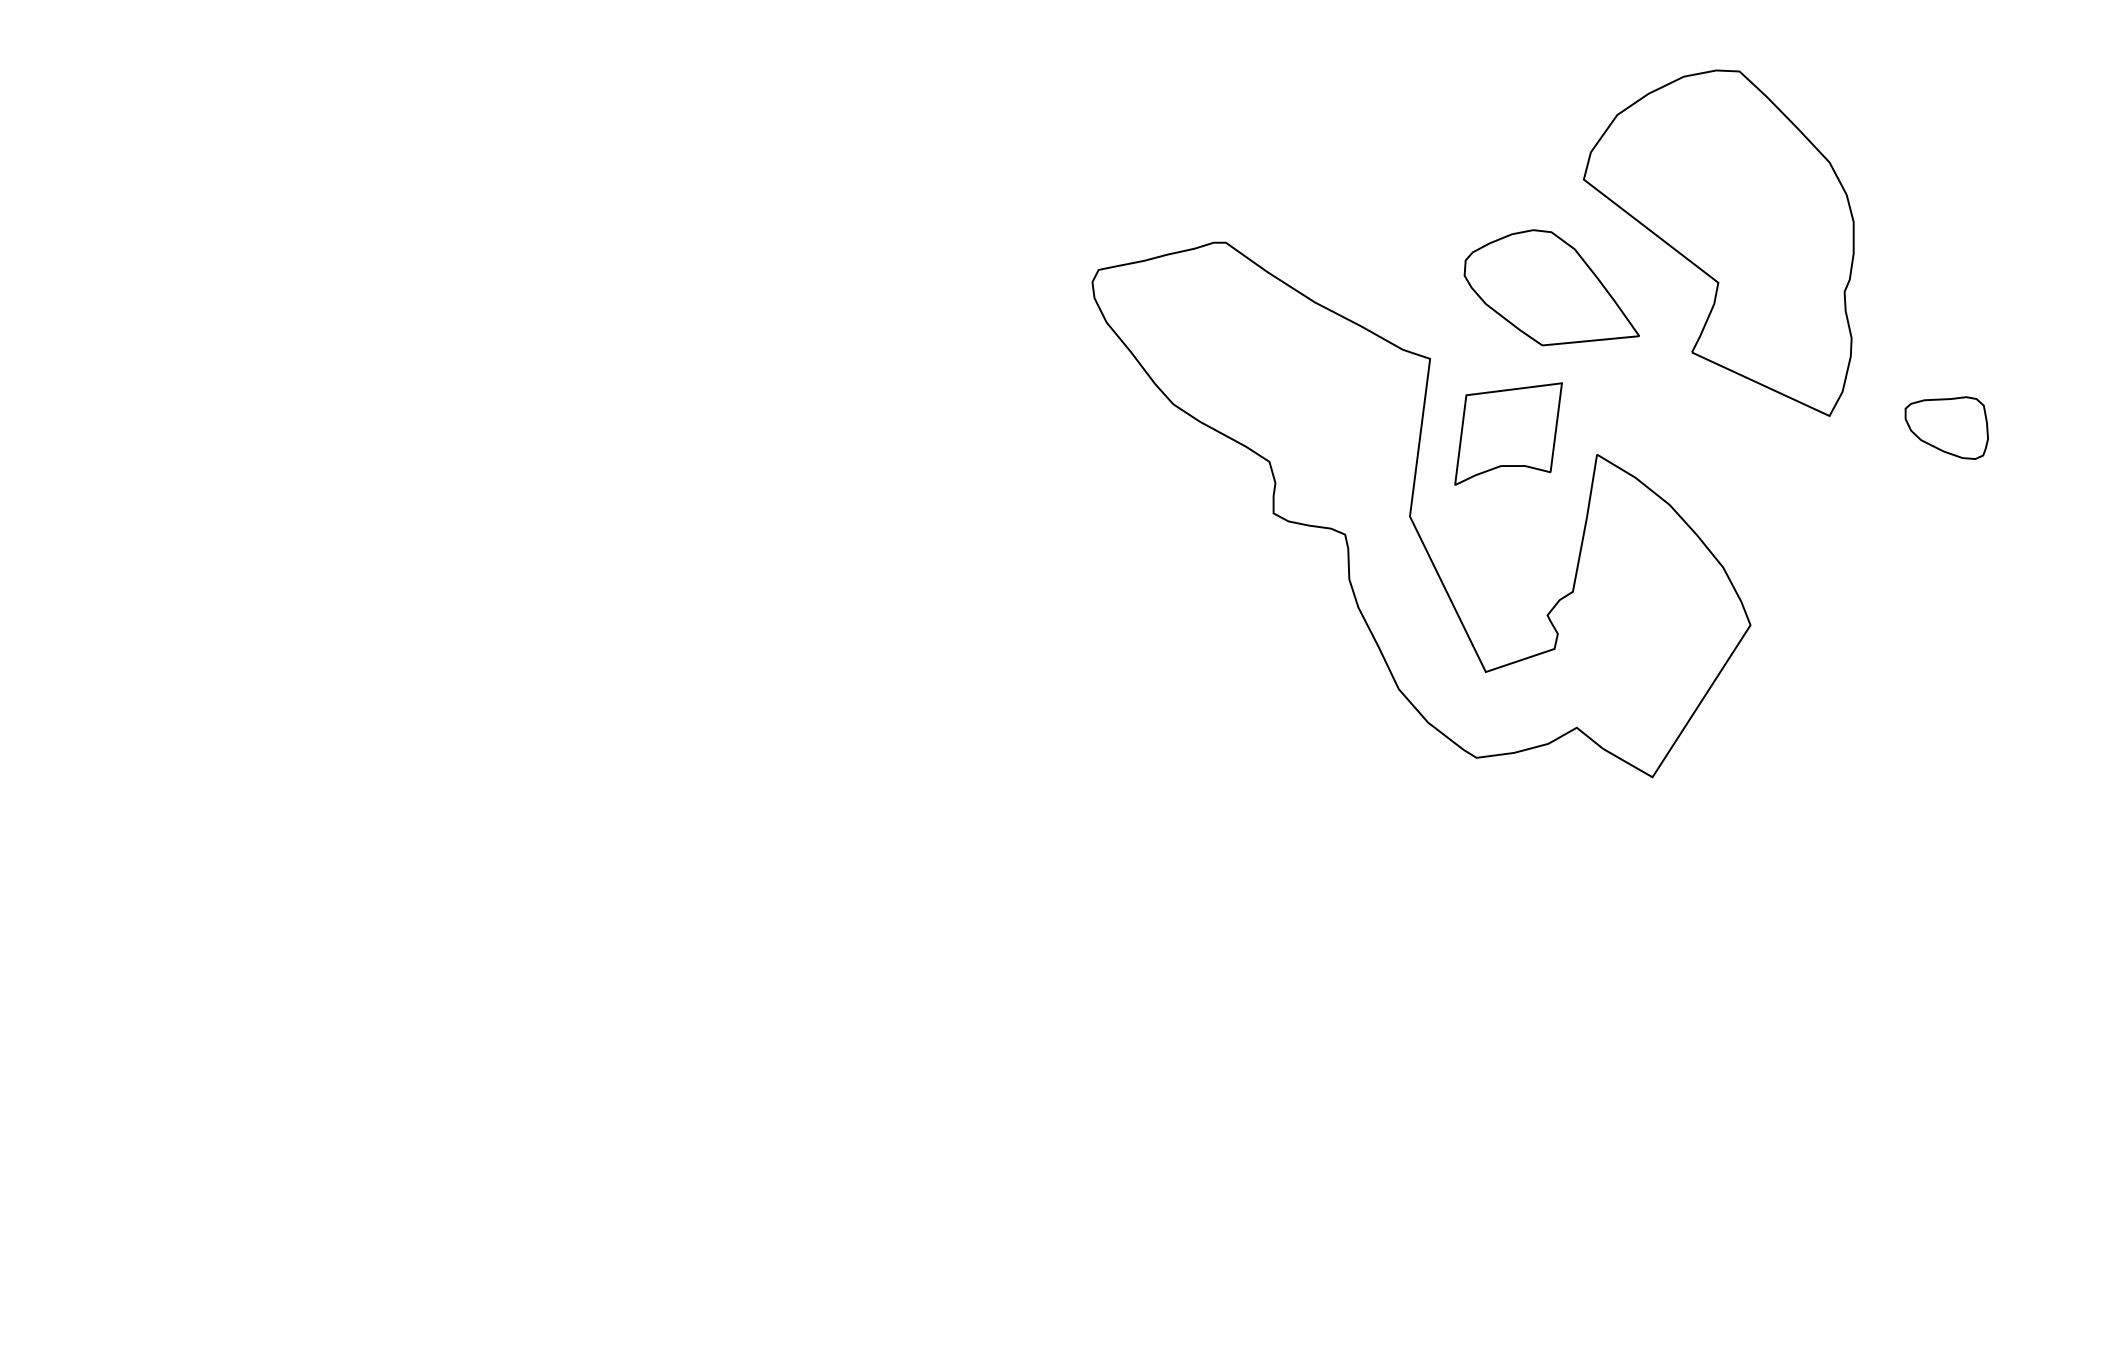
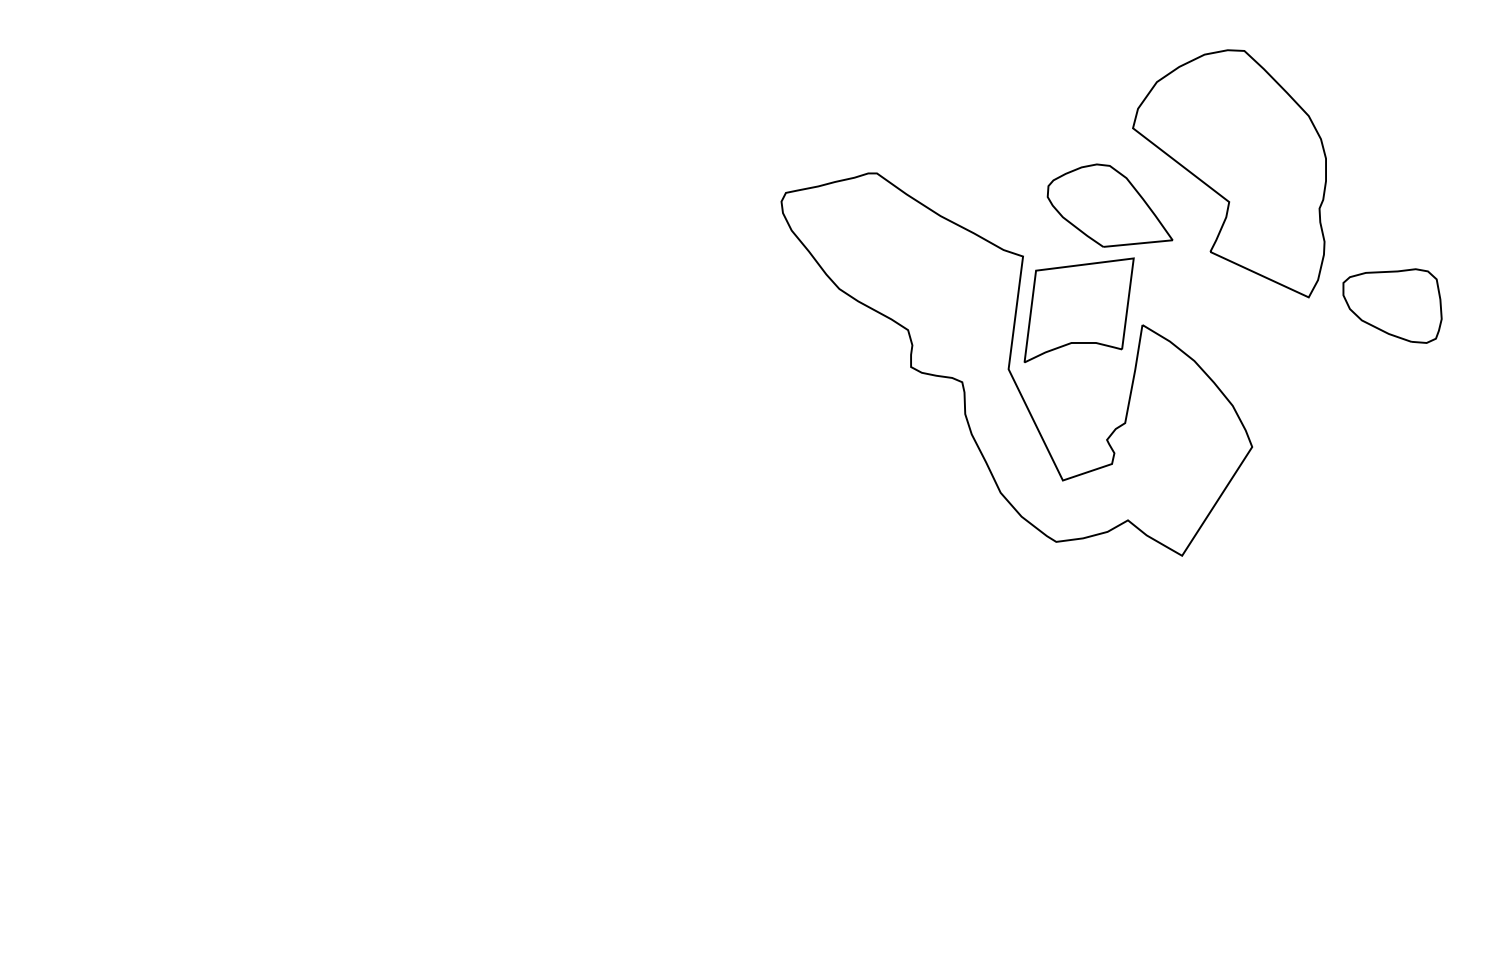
part: (1946, 427) -> (1392, 305), size x1.67
part: (1508, 433) -> (1079, 309), size x1.43

